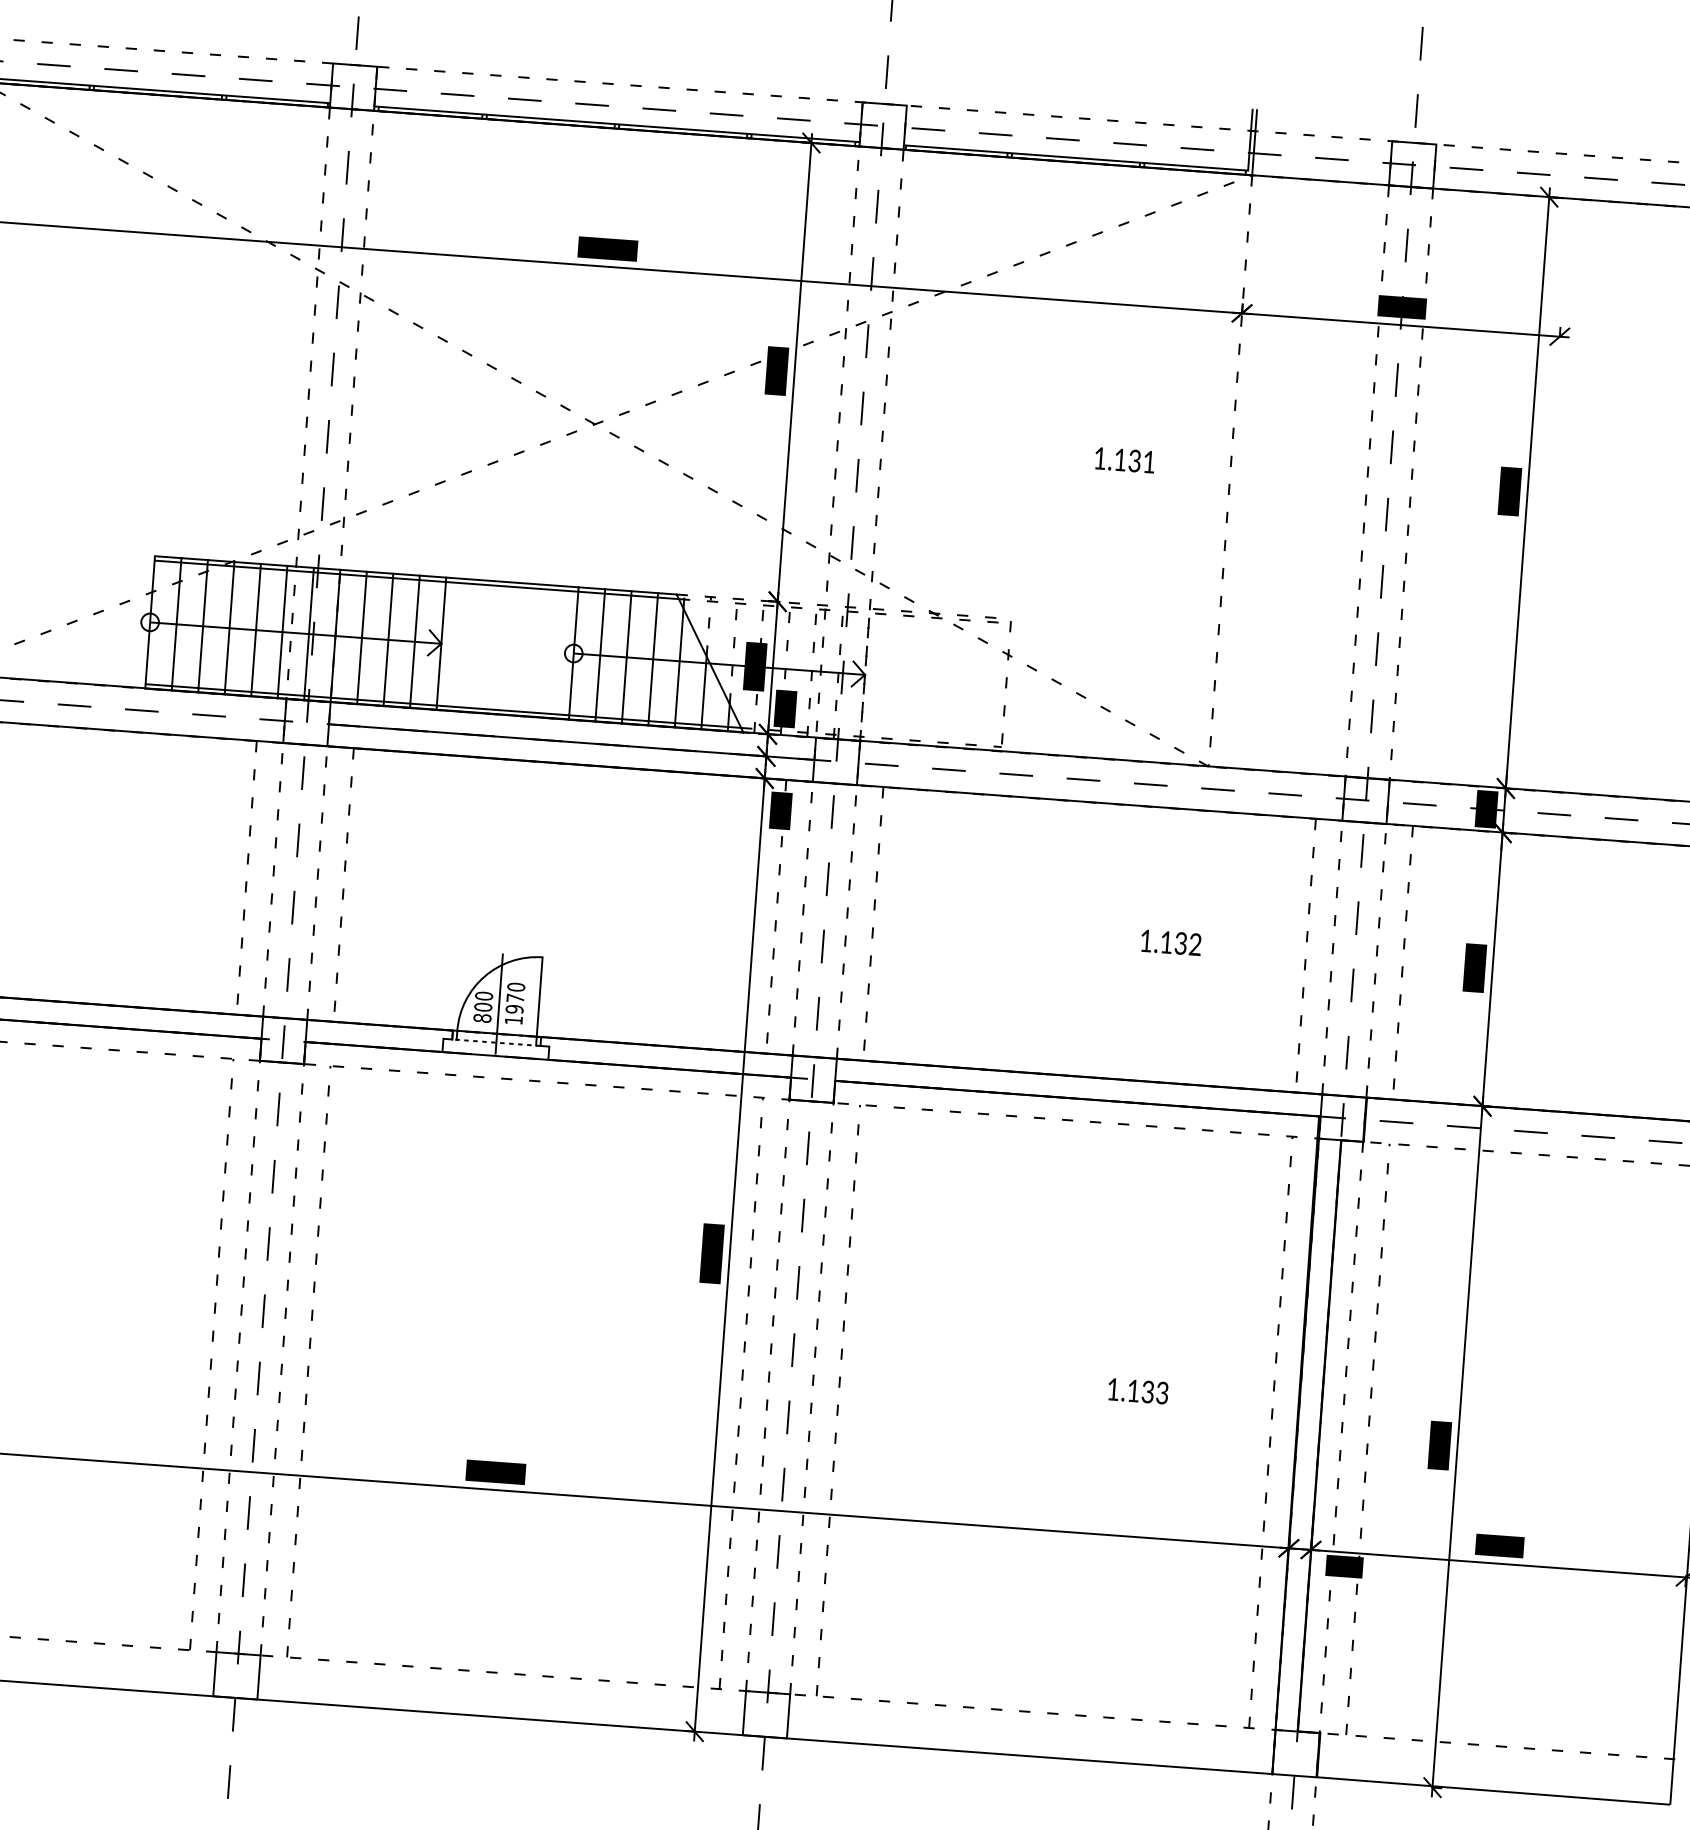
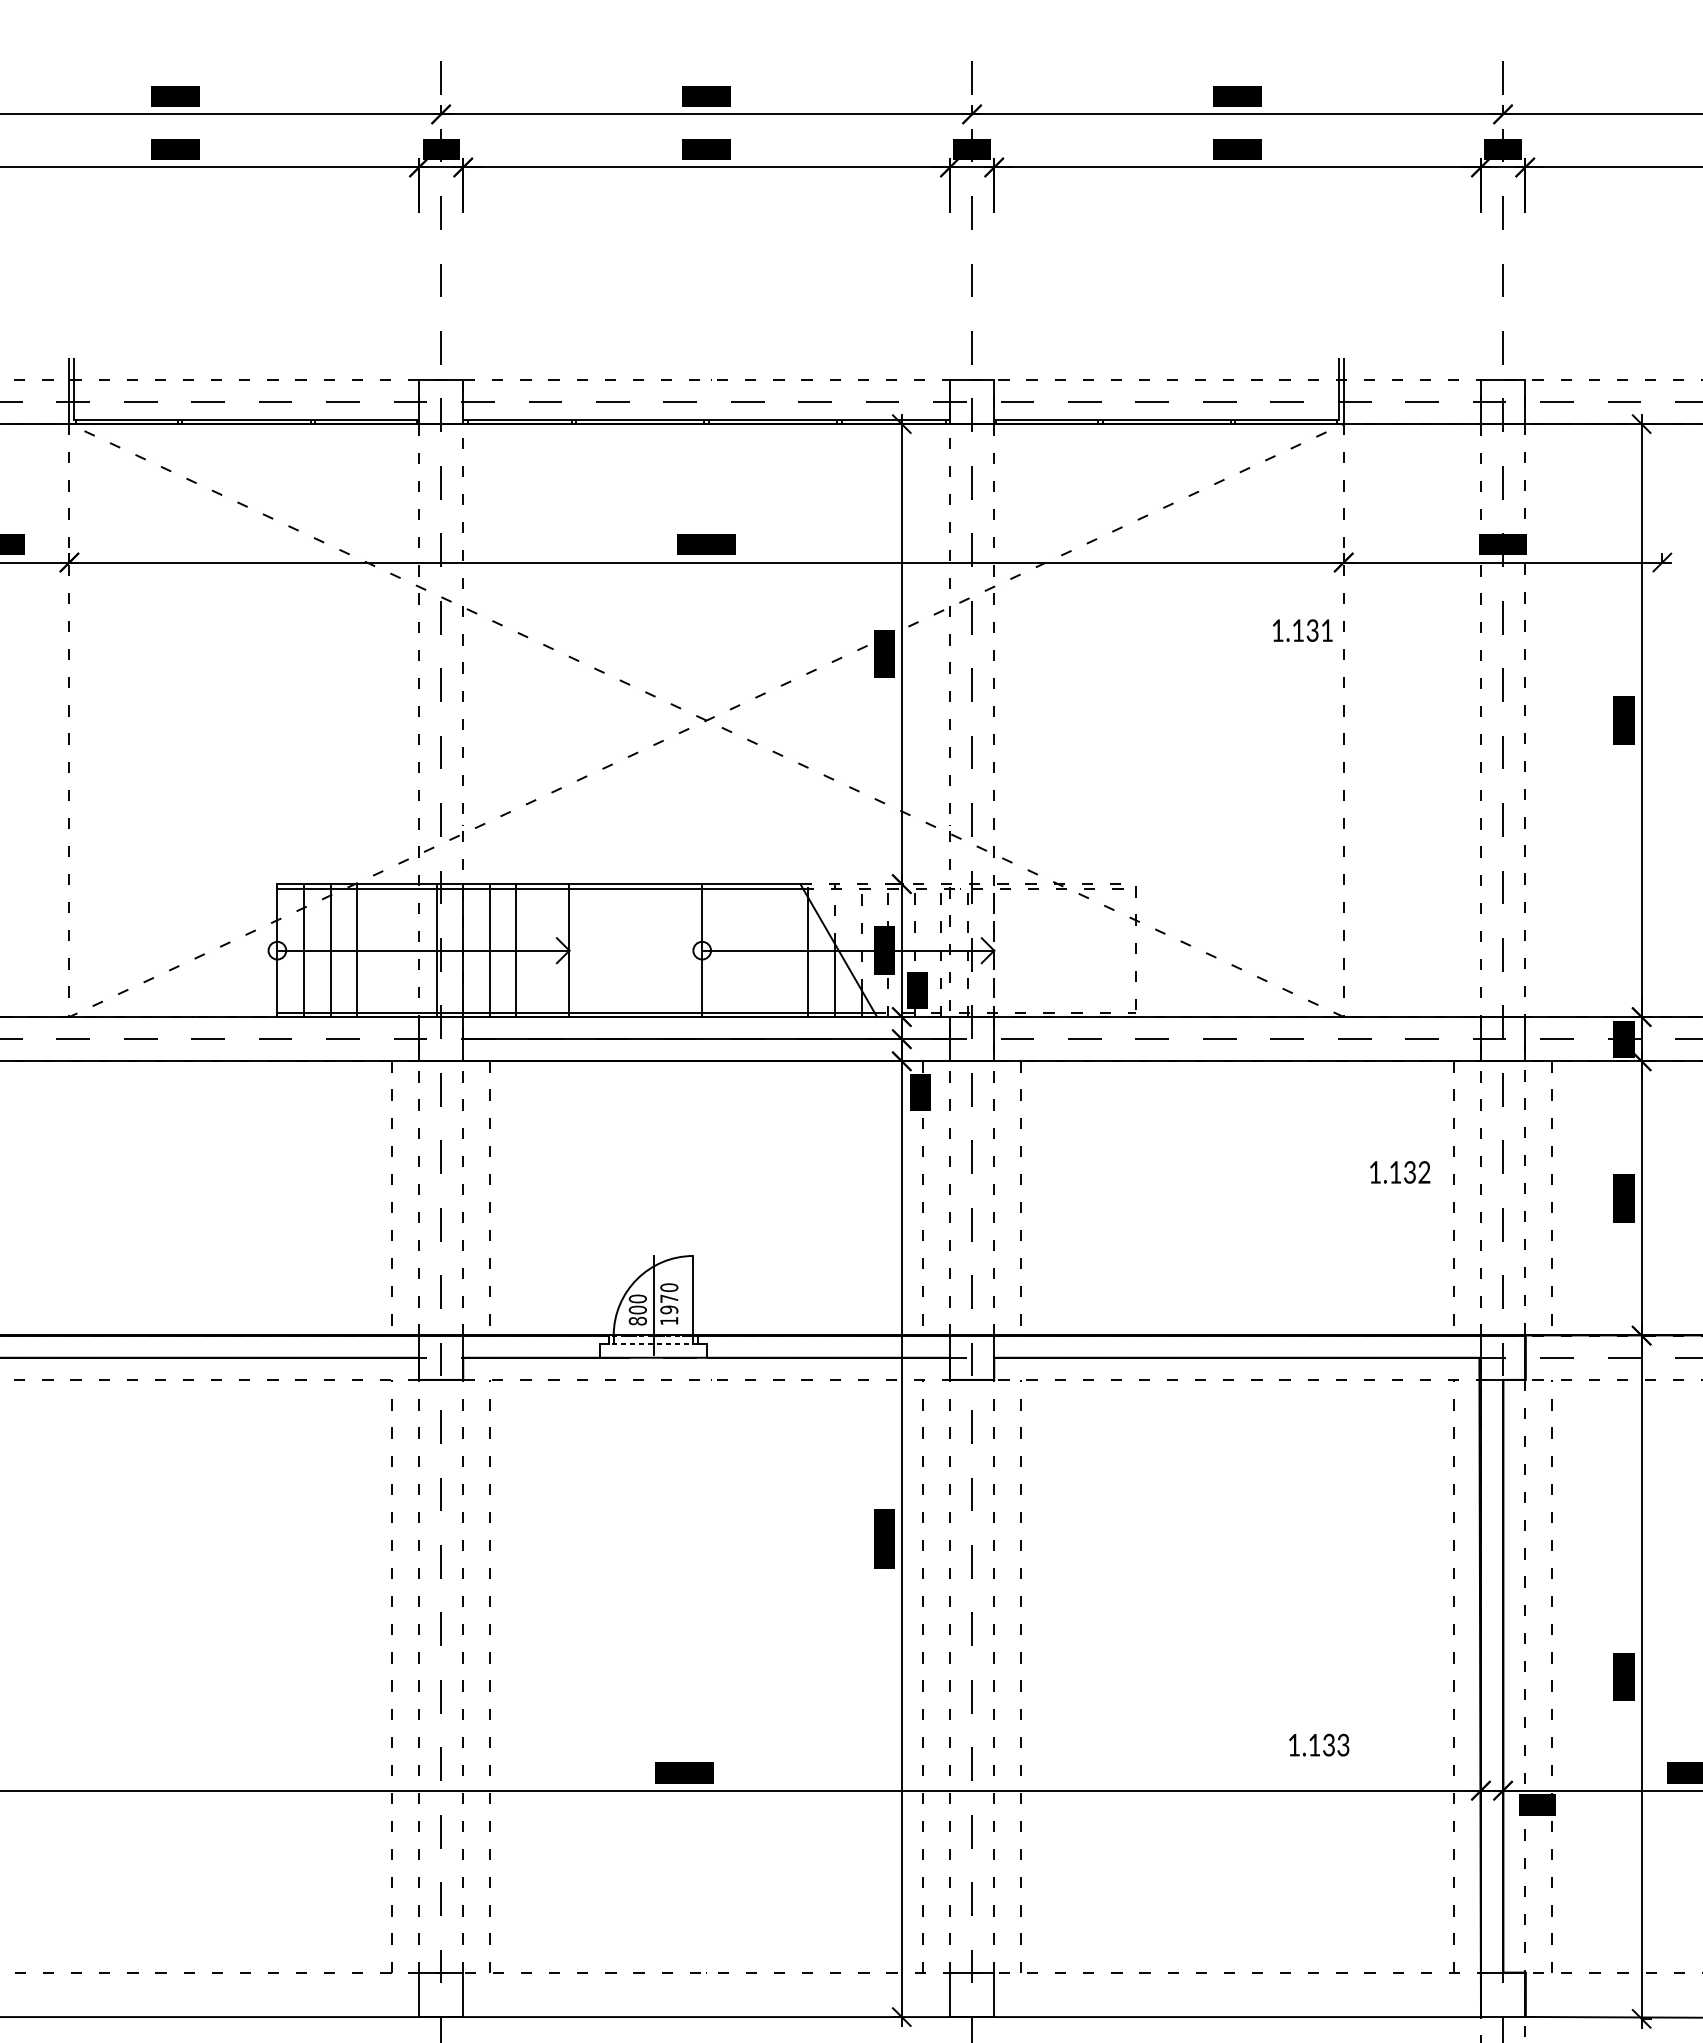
text: (1124, 460) -> (1302, 630), moved
line: (255, 630) -> (383, 950), removed
line: (282, 631) -> (410, 950), removed
line: (414, 641) -> (542, 950), removed
line: (600, 655) -> (728, 950), removed
line: (626, 657) -> (755, 950), removed
line: (652, 659) -> (781, 950), removed
text: (1171, 942) -> (1400, 1172), moved
text: (1138, 1390) -> (1319, 1744), moved

